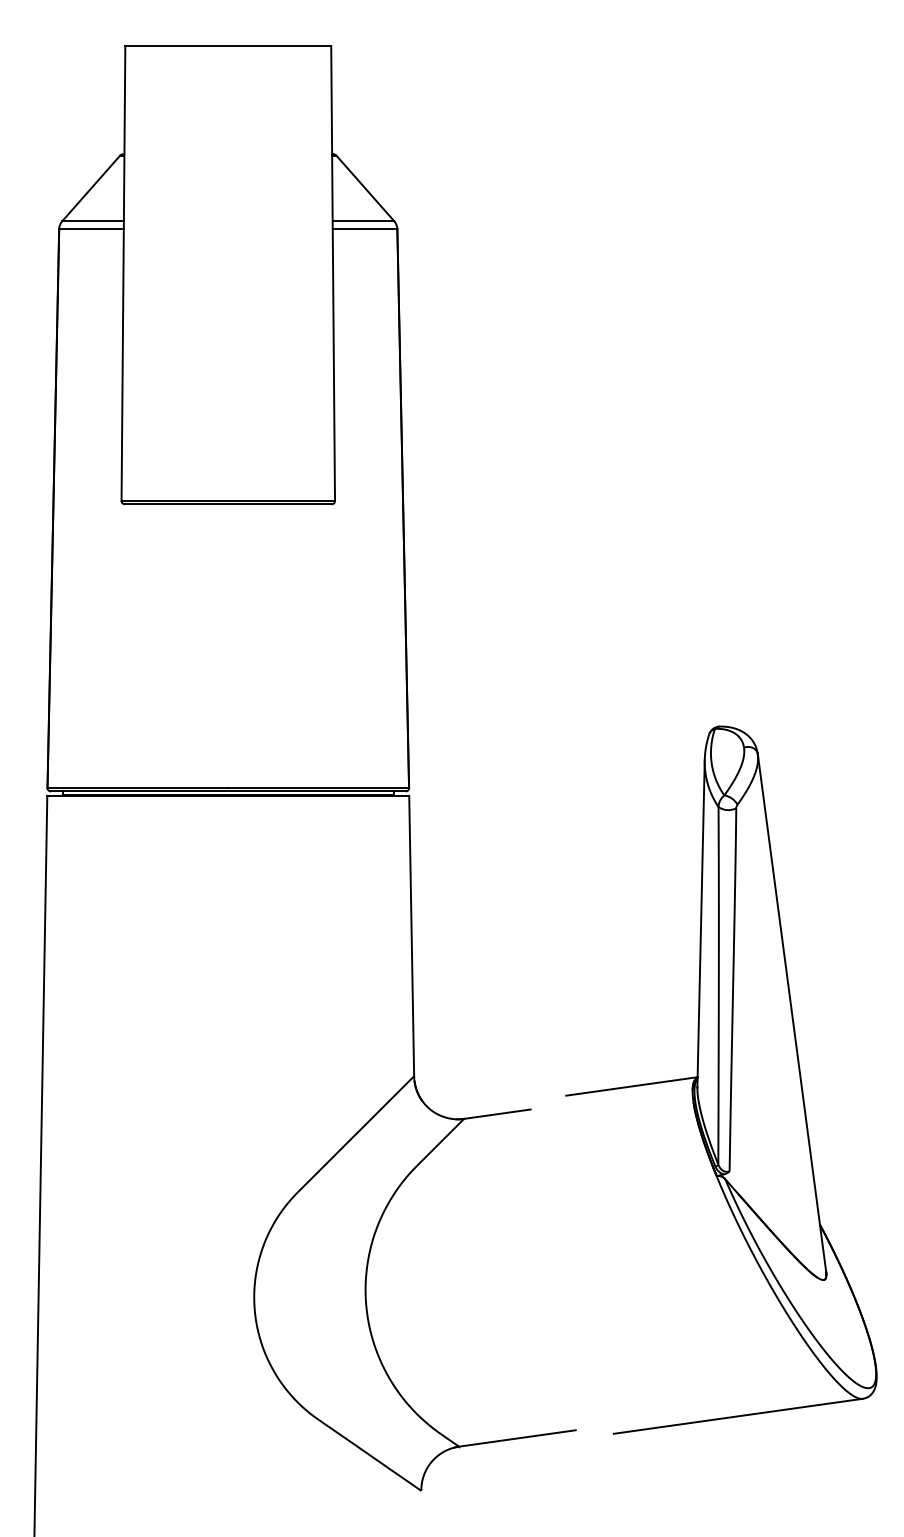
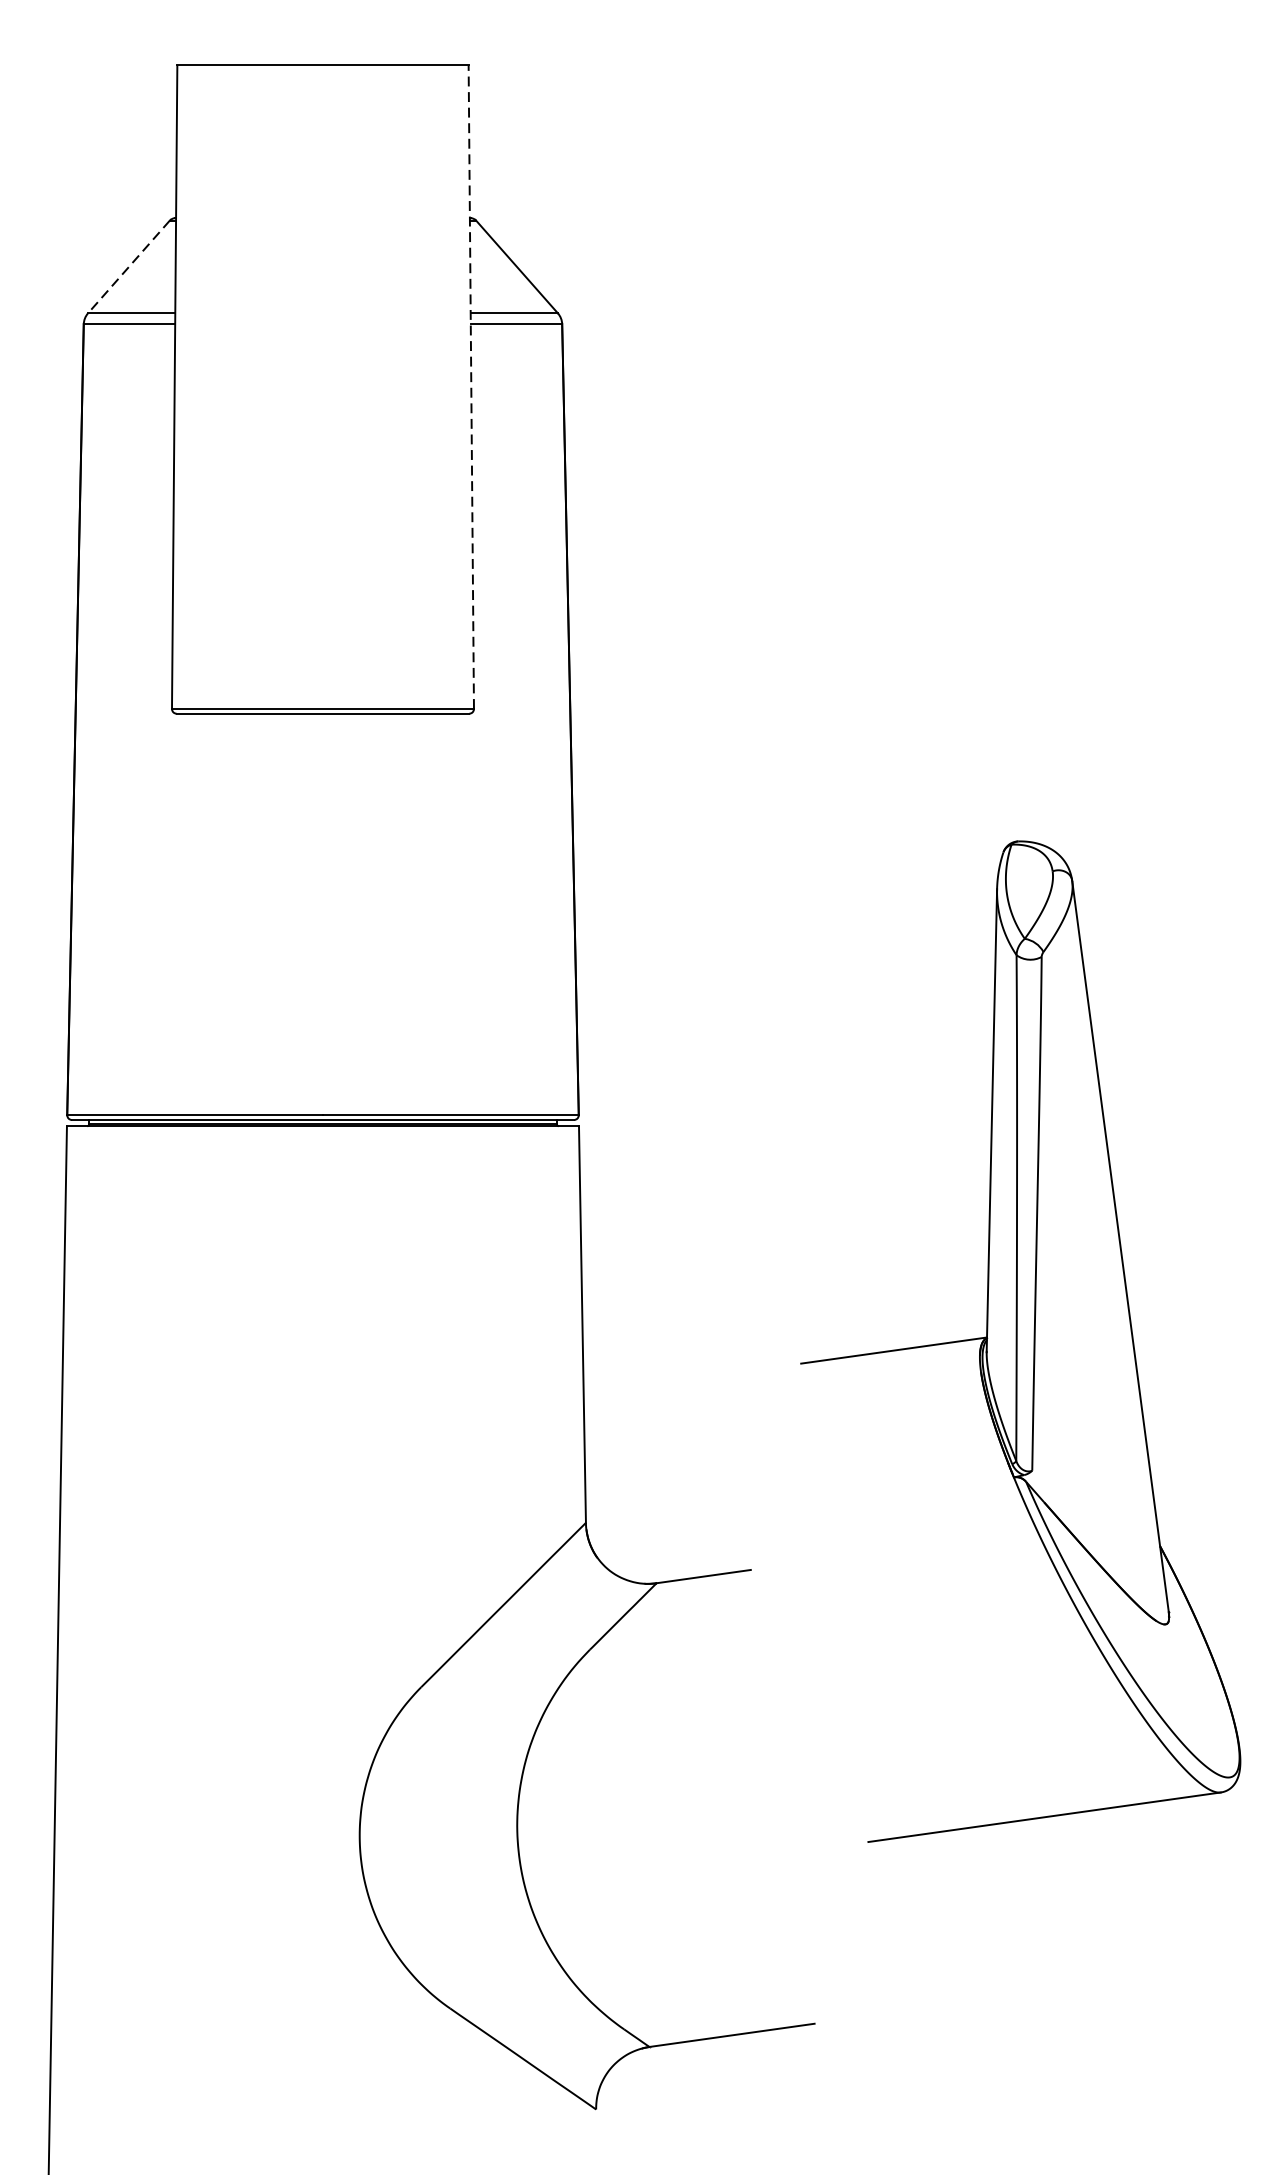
line: (91, 188) -> (129, 266), solid -> dashed
line: (333, 273) -> (471, 387), solid -> dashed
part: (721, 1079) -> (1020, 1340), moved

